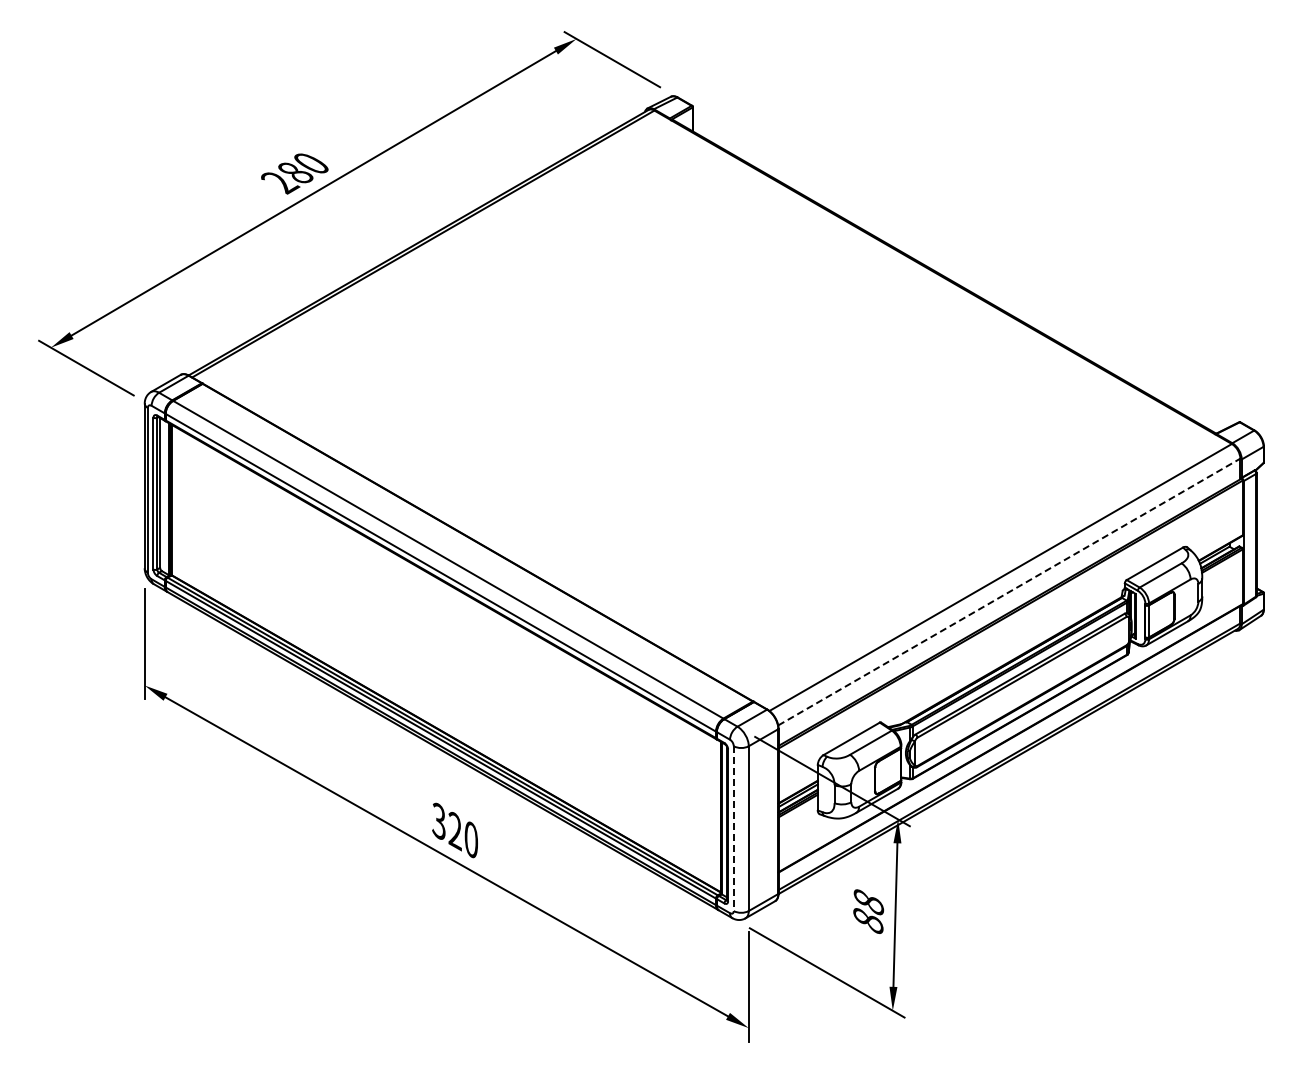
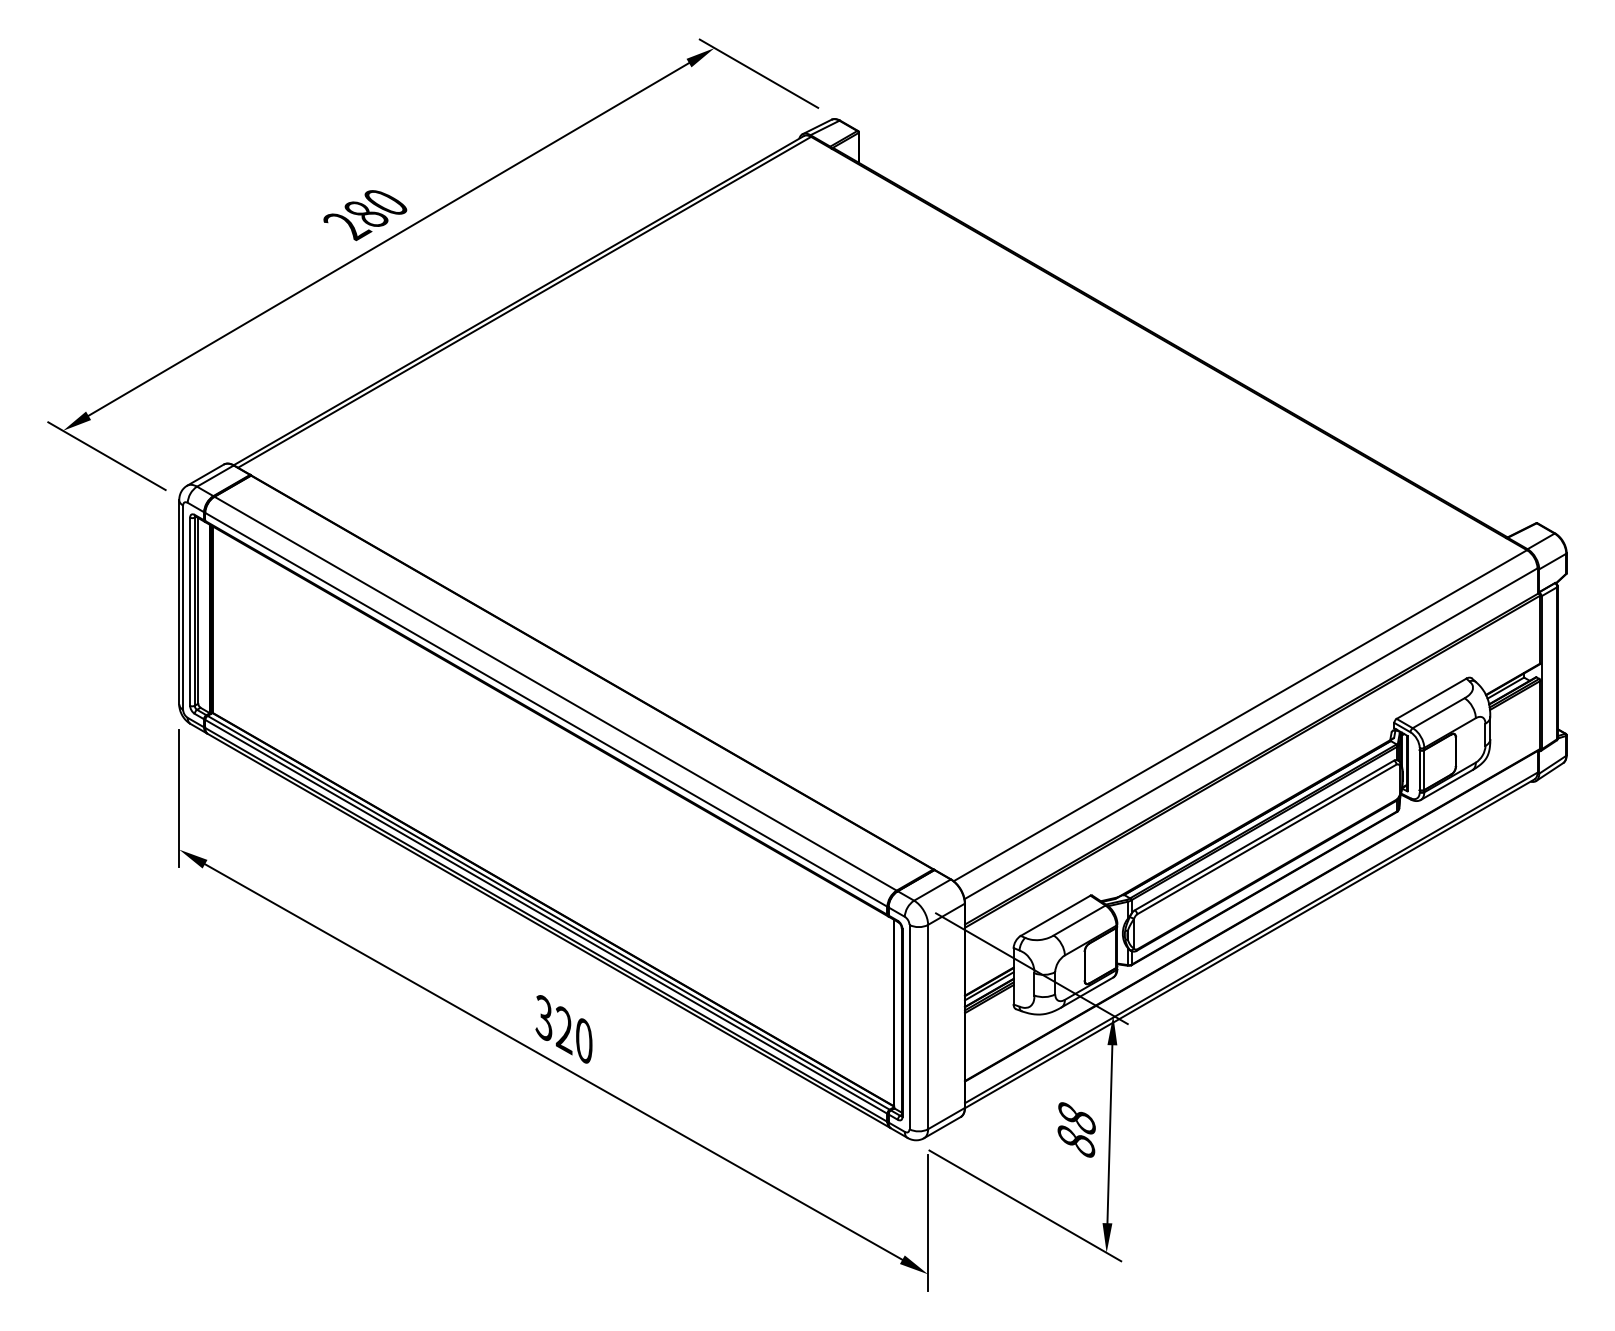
line: (1009, 592) -> (1251, 734), dashed -> solid
line: (733, 829) -> (909, 1028), dashed -> solid

